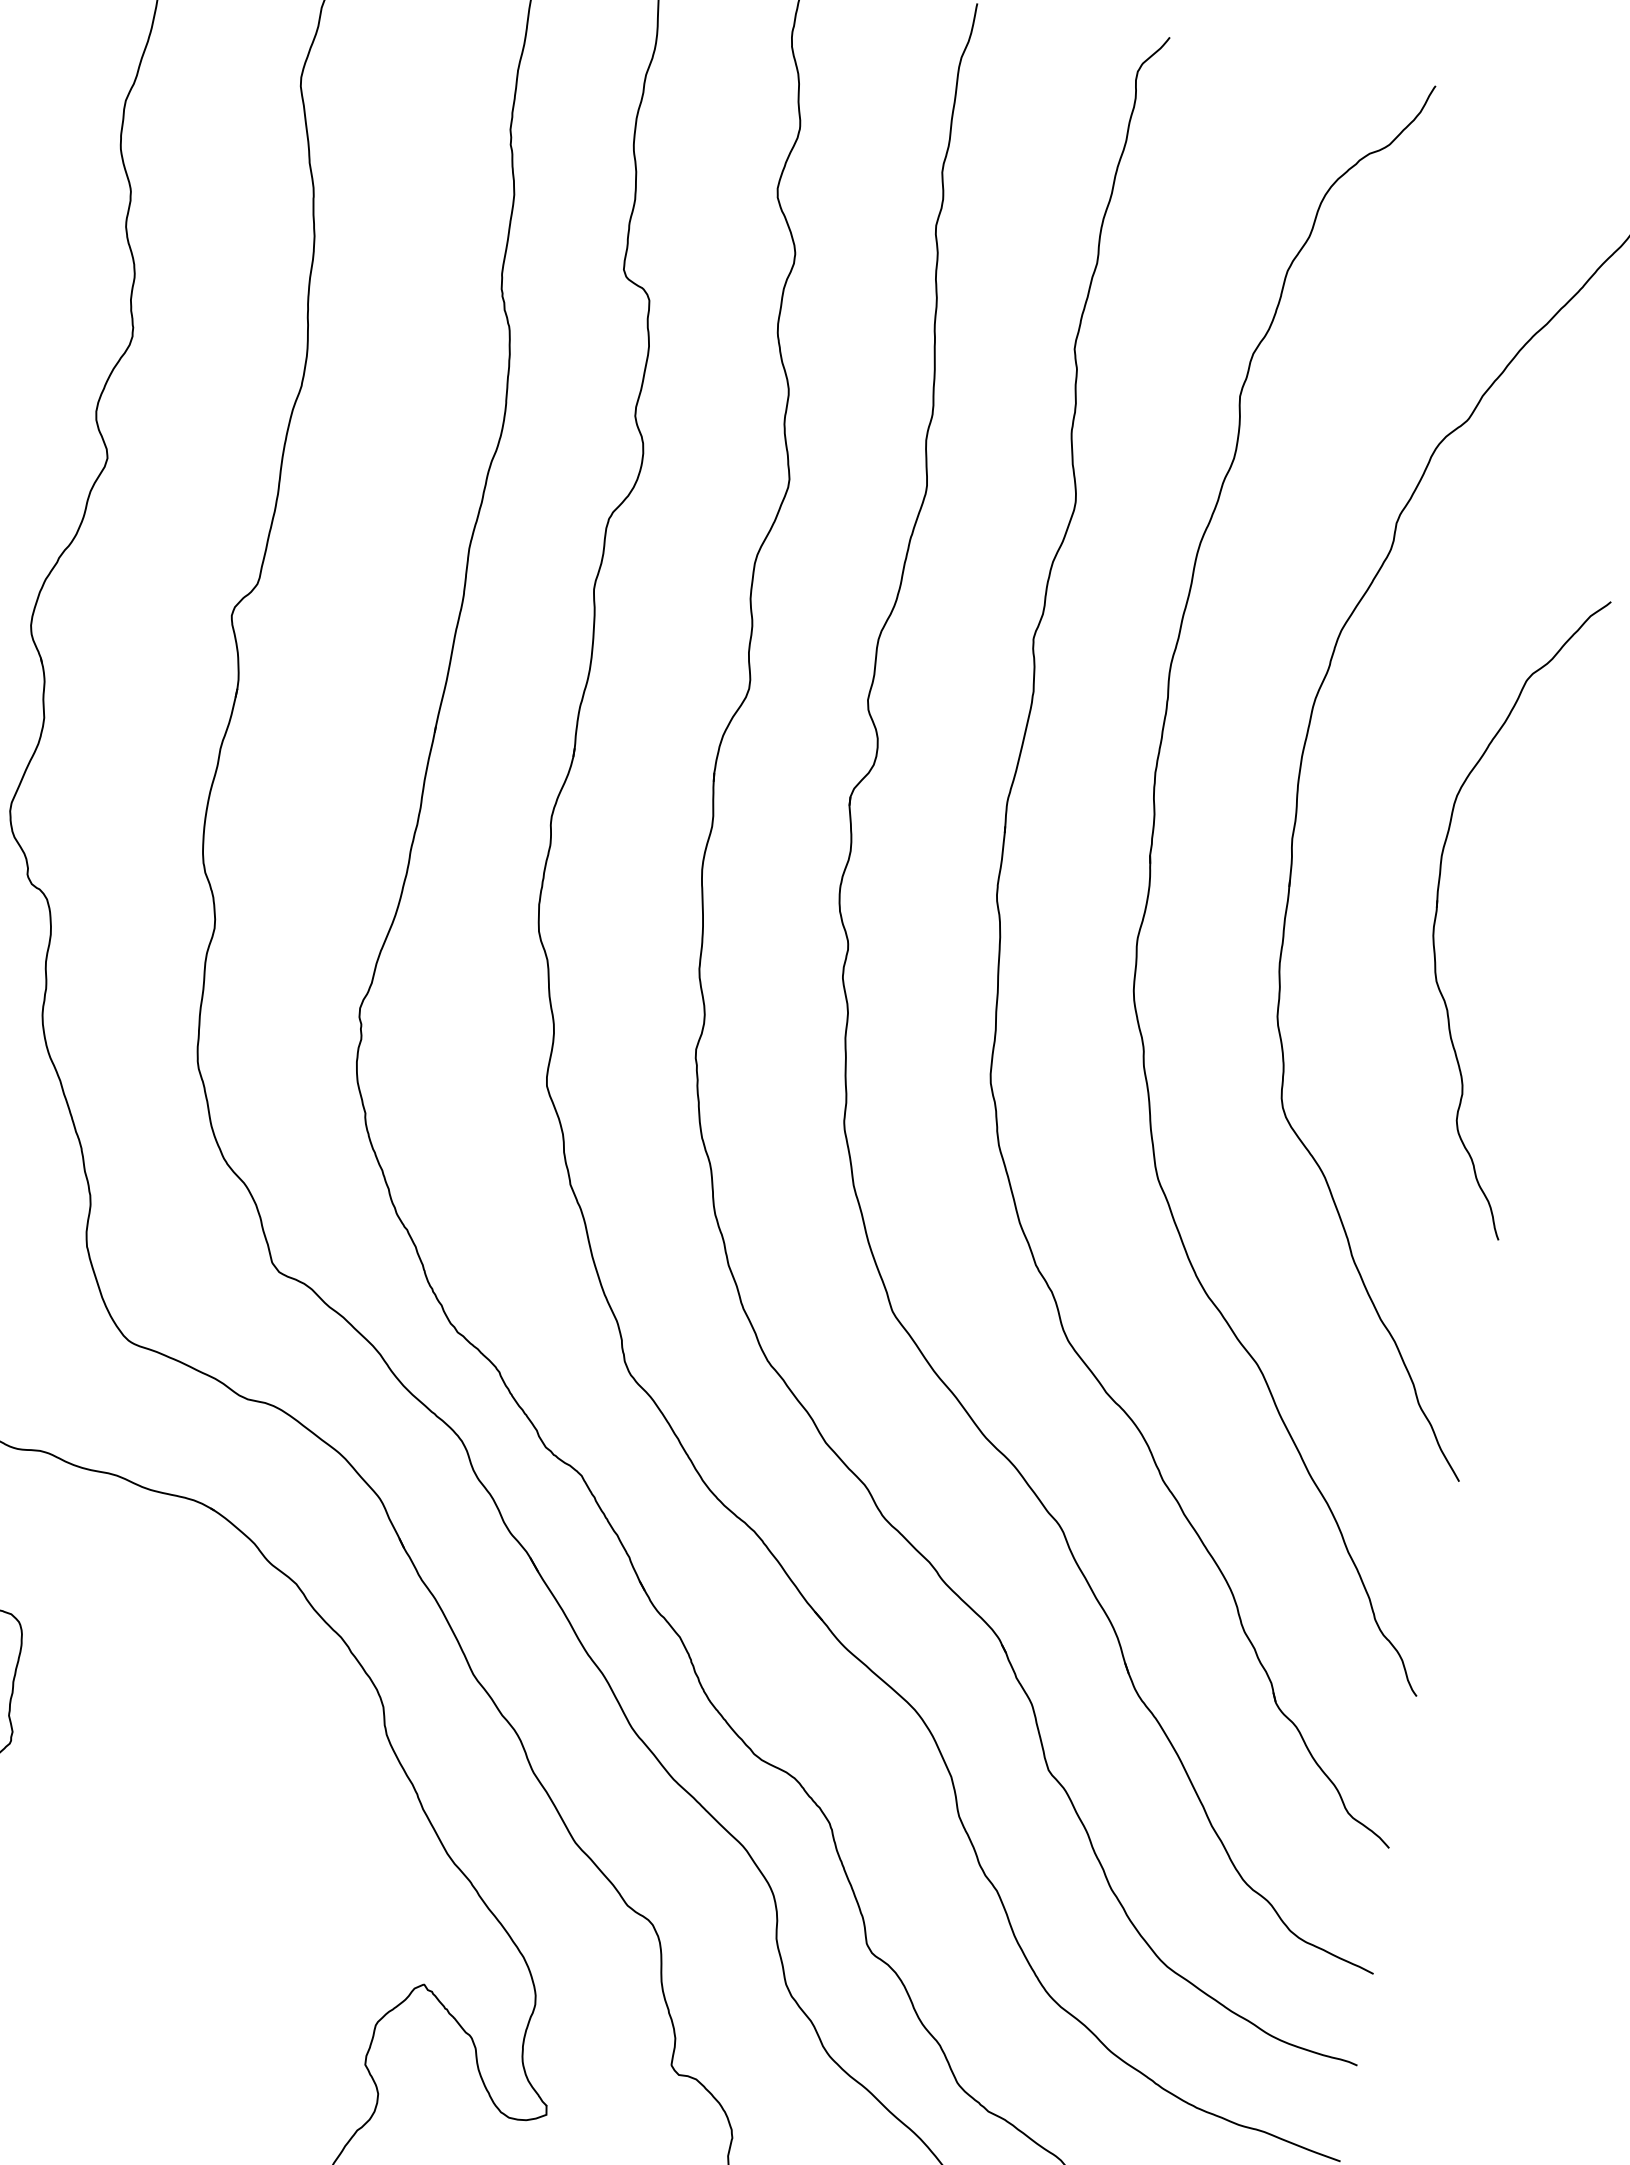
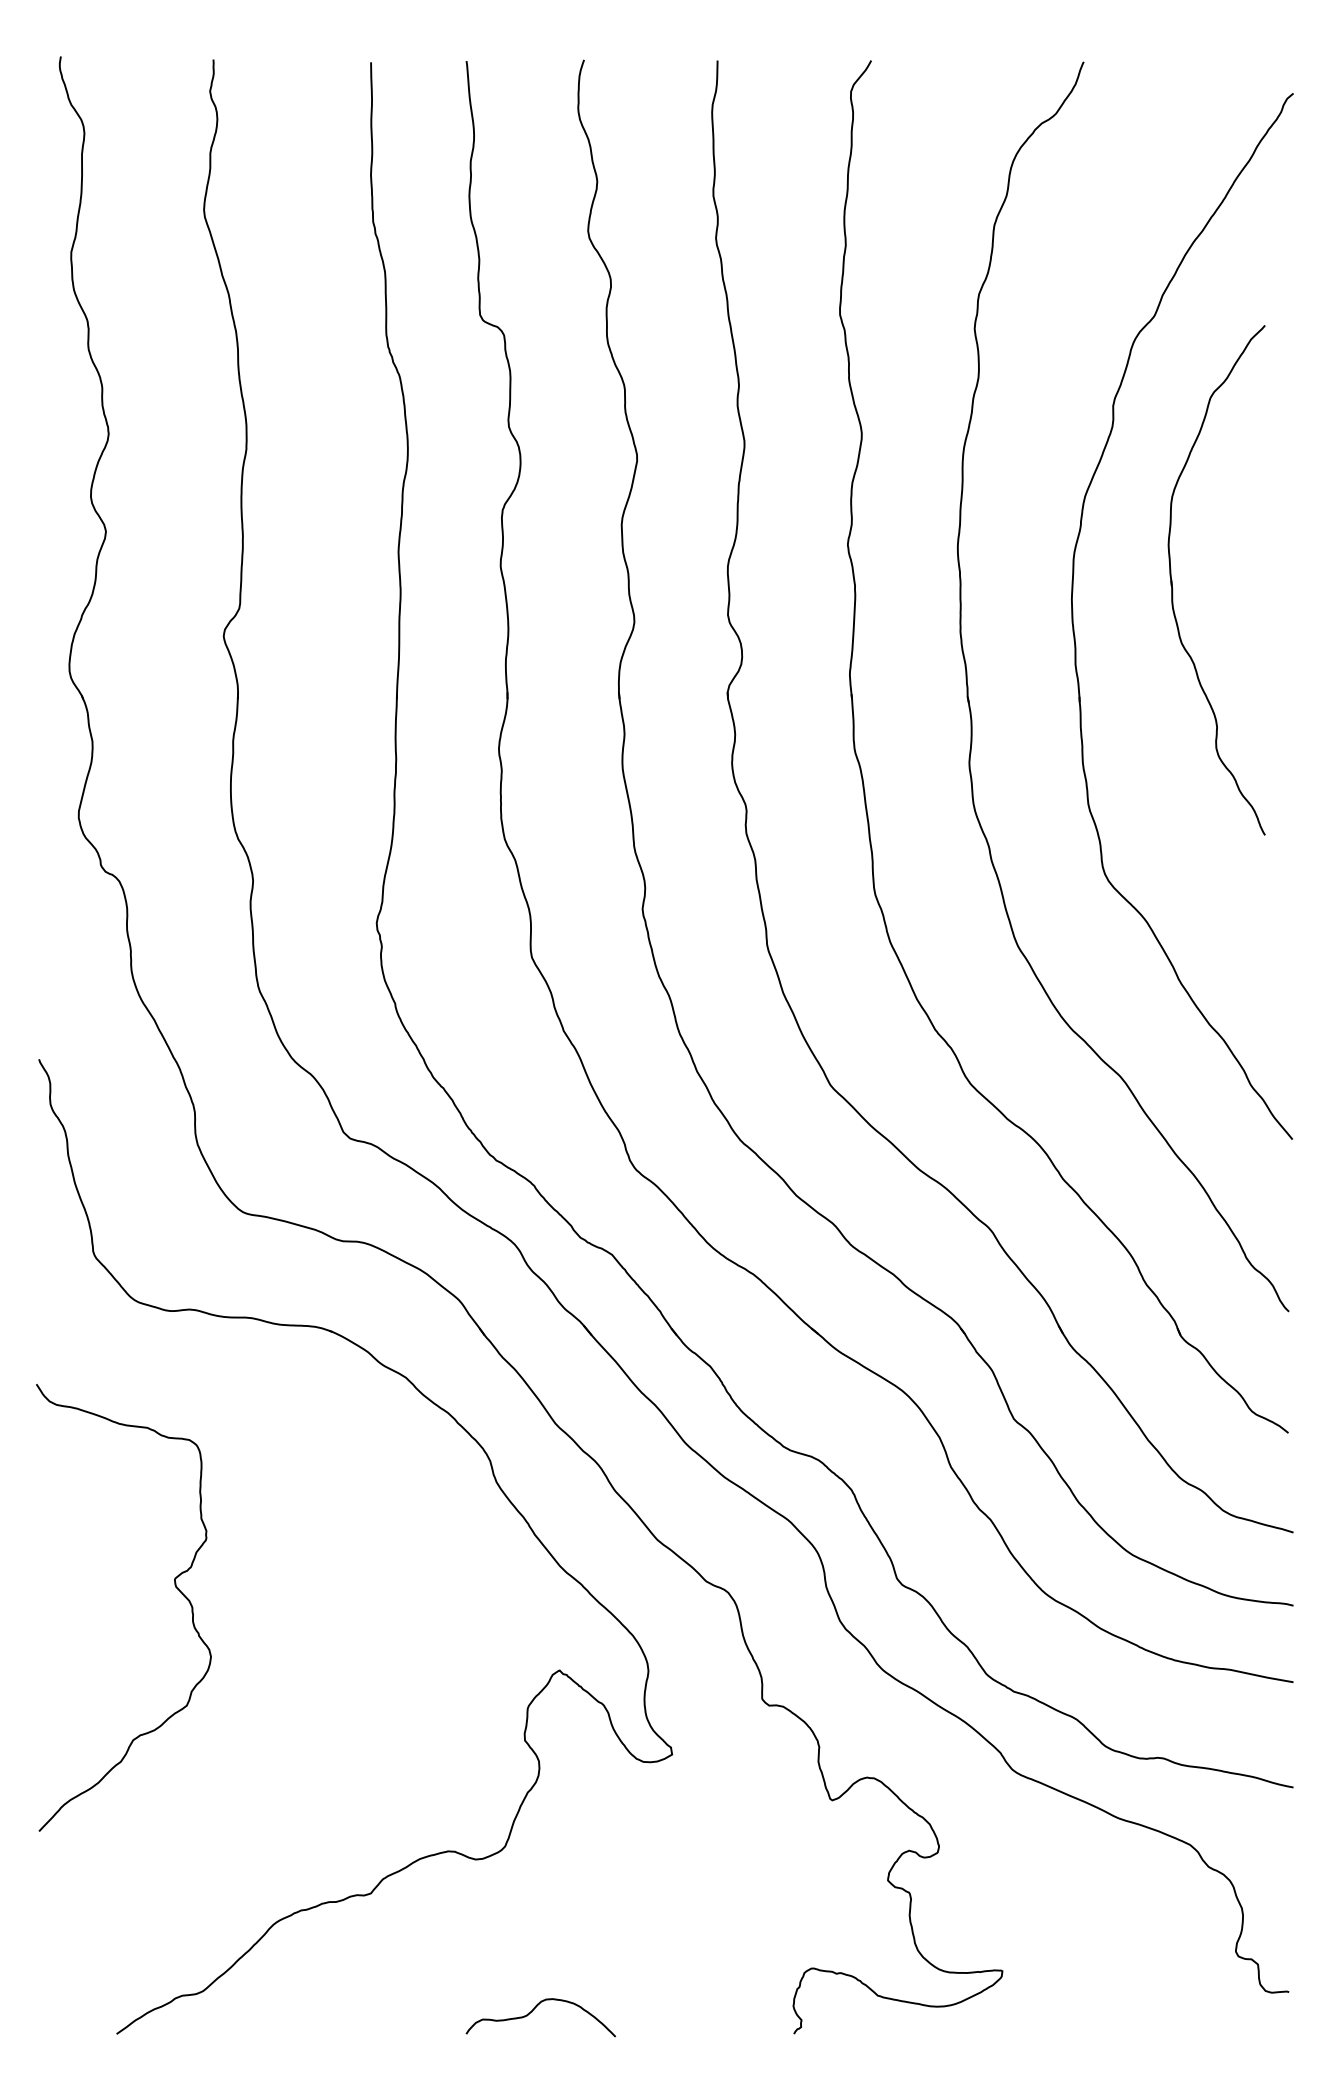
part: (1438, 912) -> (1173, 589), moved

